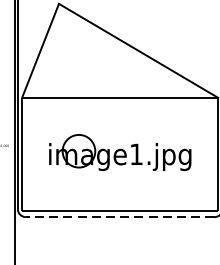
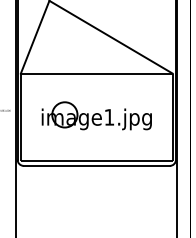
line: (119, 216) -> (96, 165), dashed -> solid

